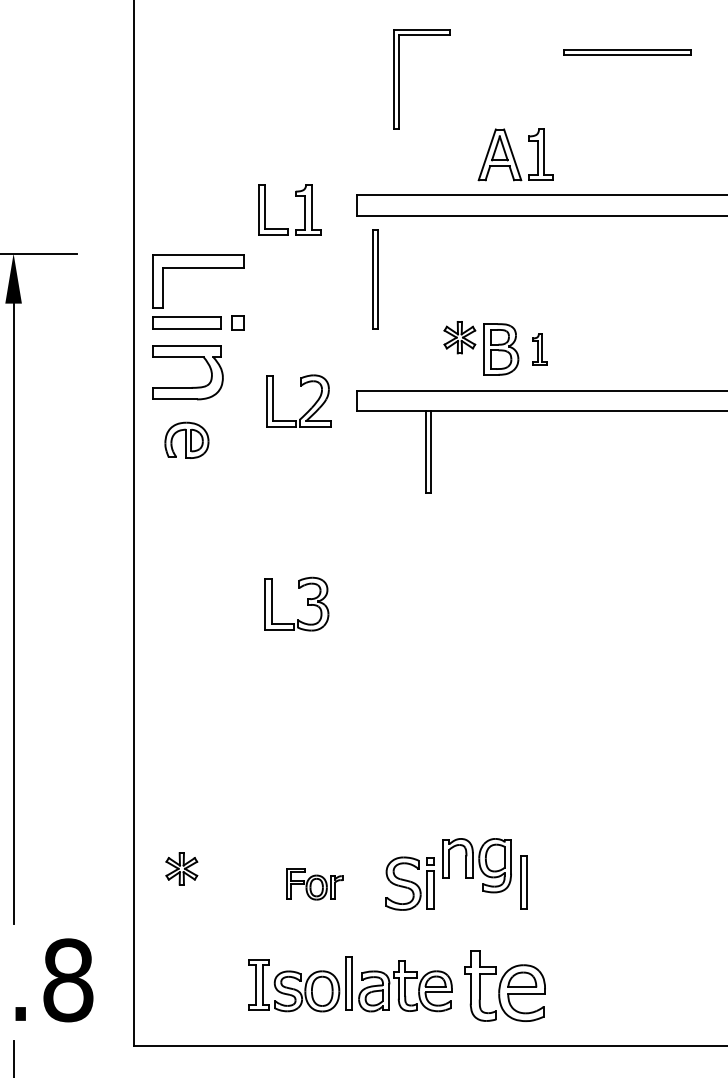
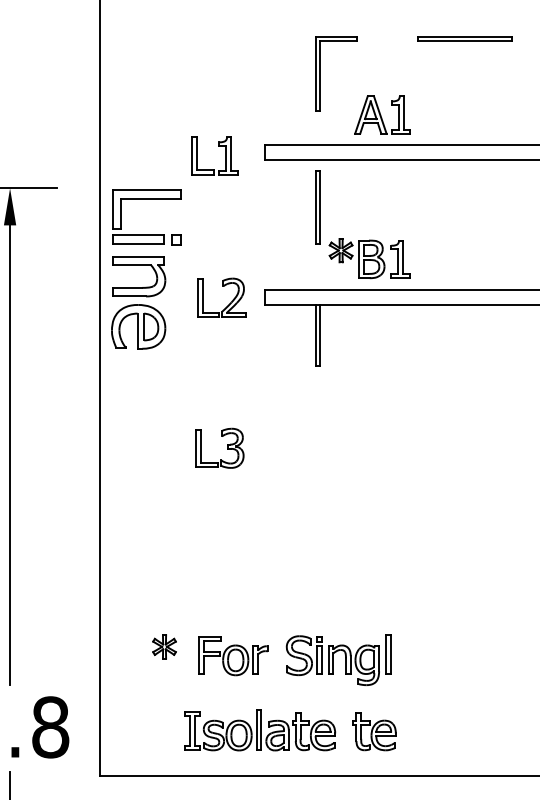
part: (399, 79) -> (320, 73), moved
part: (375, 279) -> (317, 207), moved
part: (539, 349) -> (400, 259), size x1.67
part: (186, 440) -> (138, 326), size x1.67
part: (476, 865) -> (353, 665), moved
part: (181, 868) -> (164, 646), moved
part: (314, 883) -> (233, 655), size x1.67
part: (504, 986) -> (374, 731), size x0.71

